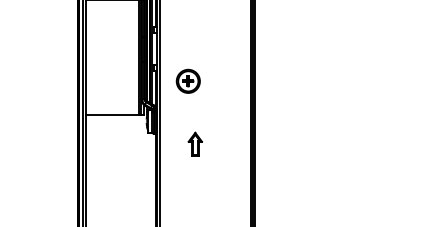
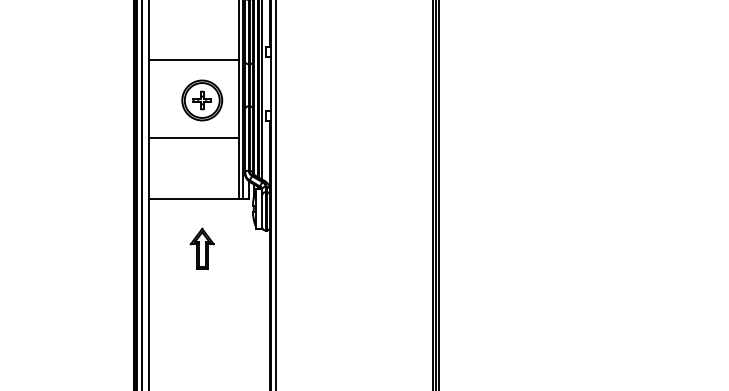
line: (112, 34) -> (193, 59), added
line: (112, 80) -> (193, 138), added
part: (187, 80) -> (200, 99), moved
part: (194, 143) -> (200, 247), moved

